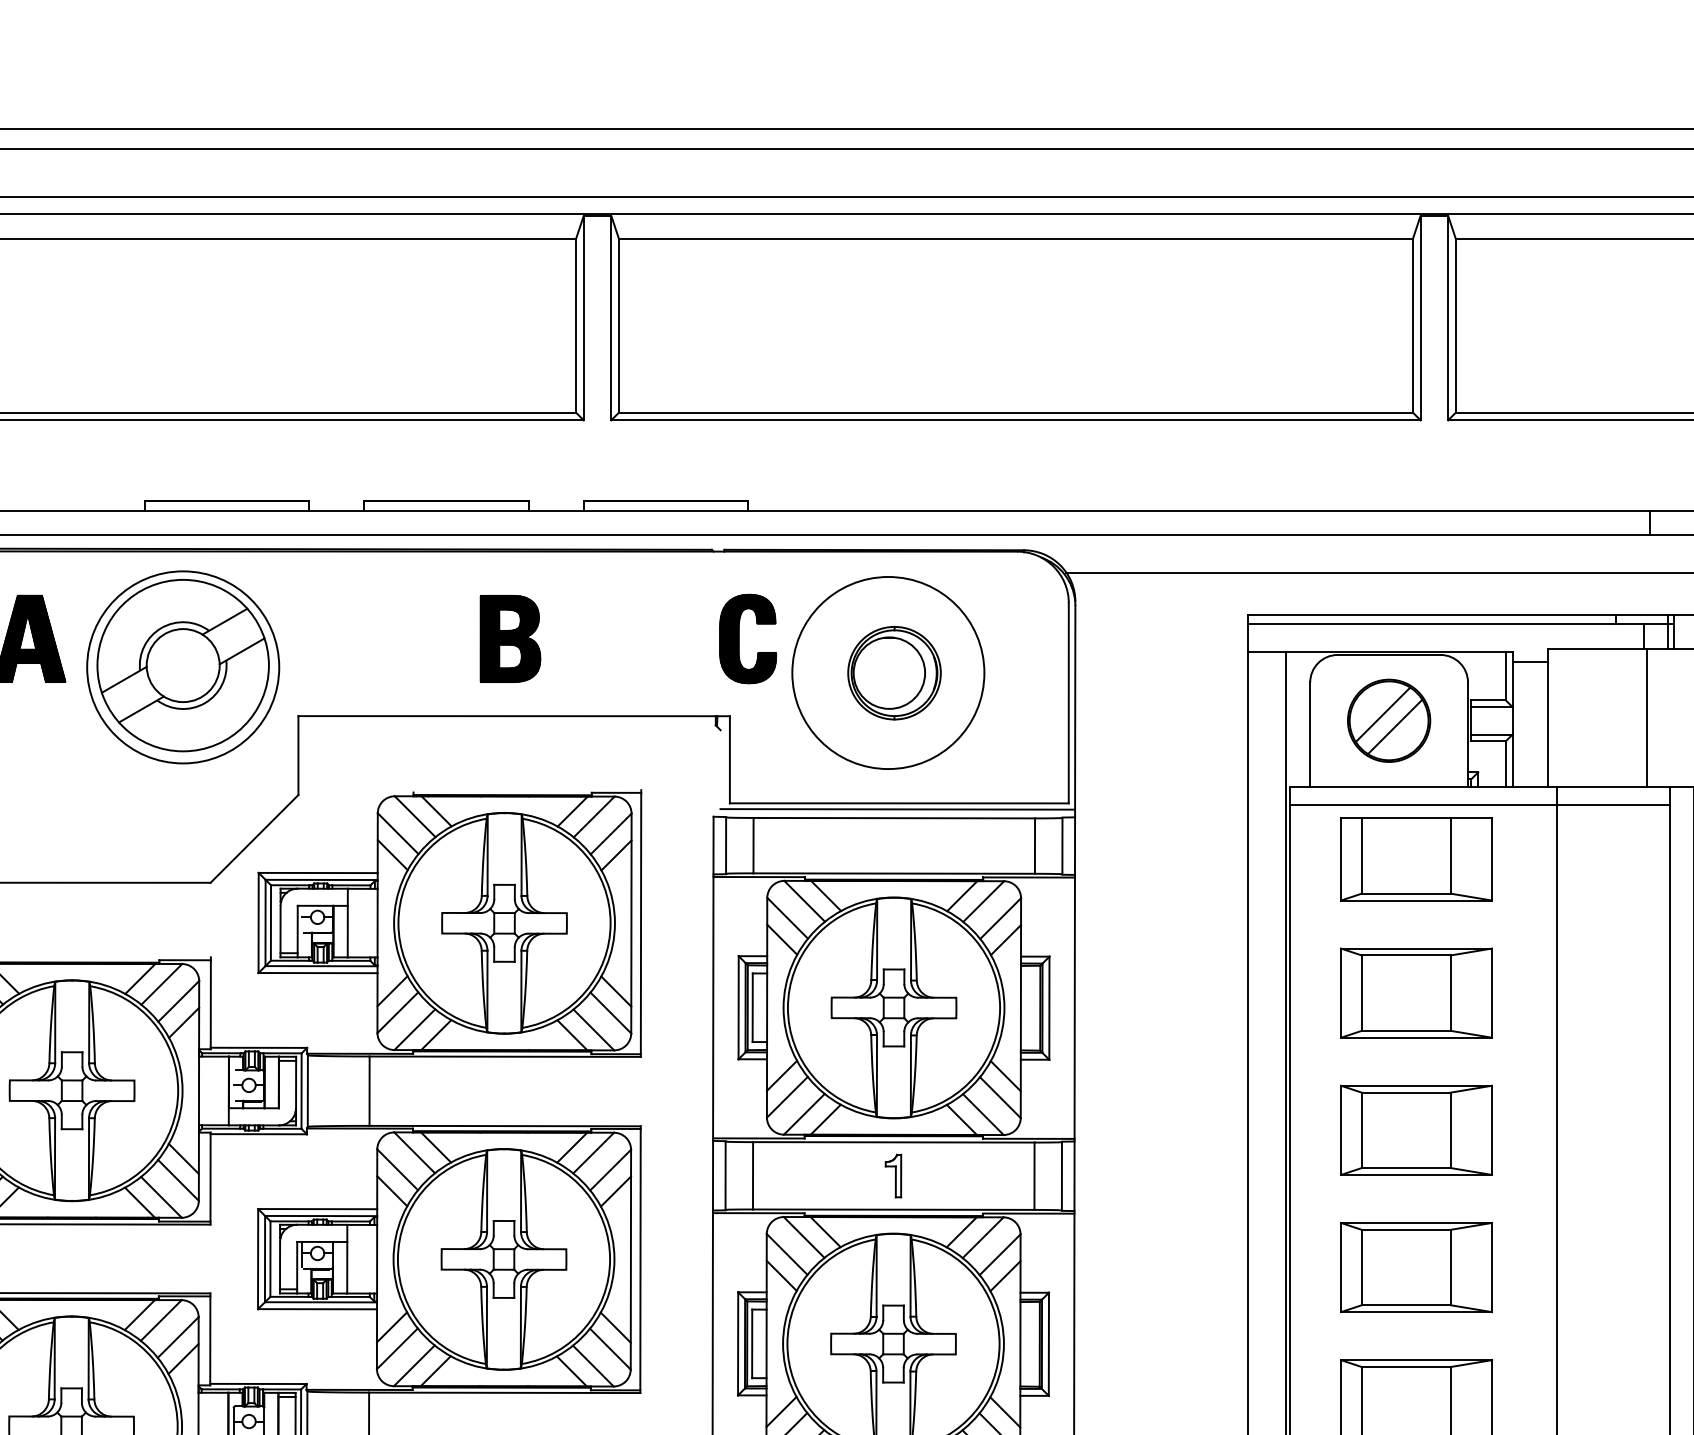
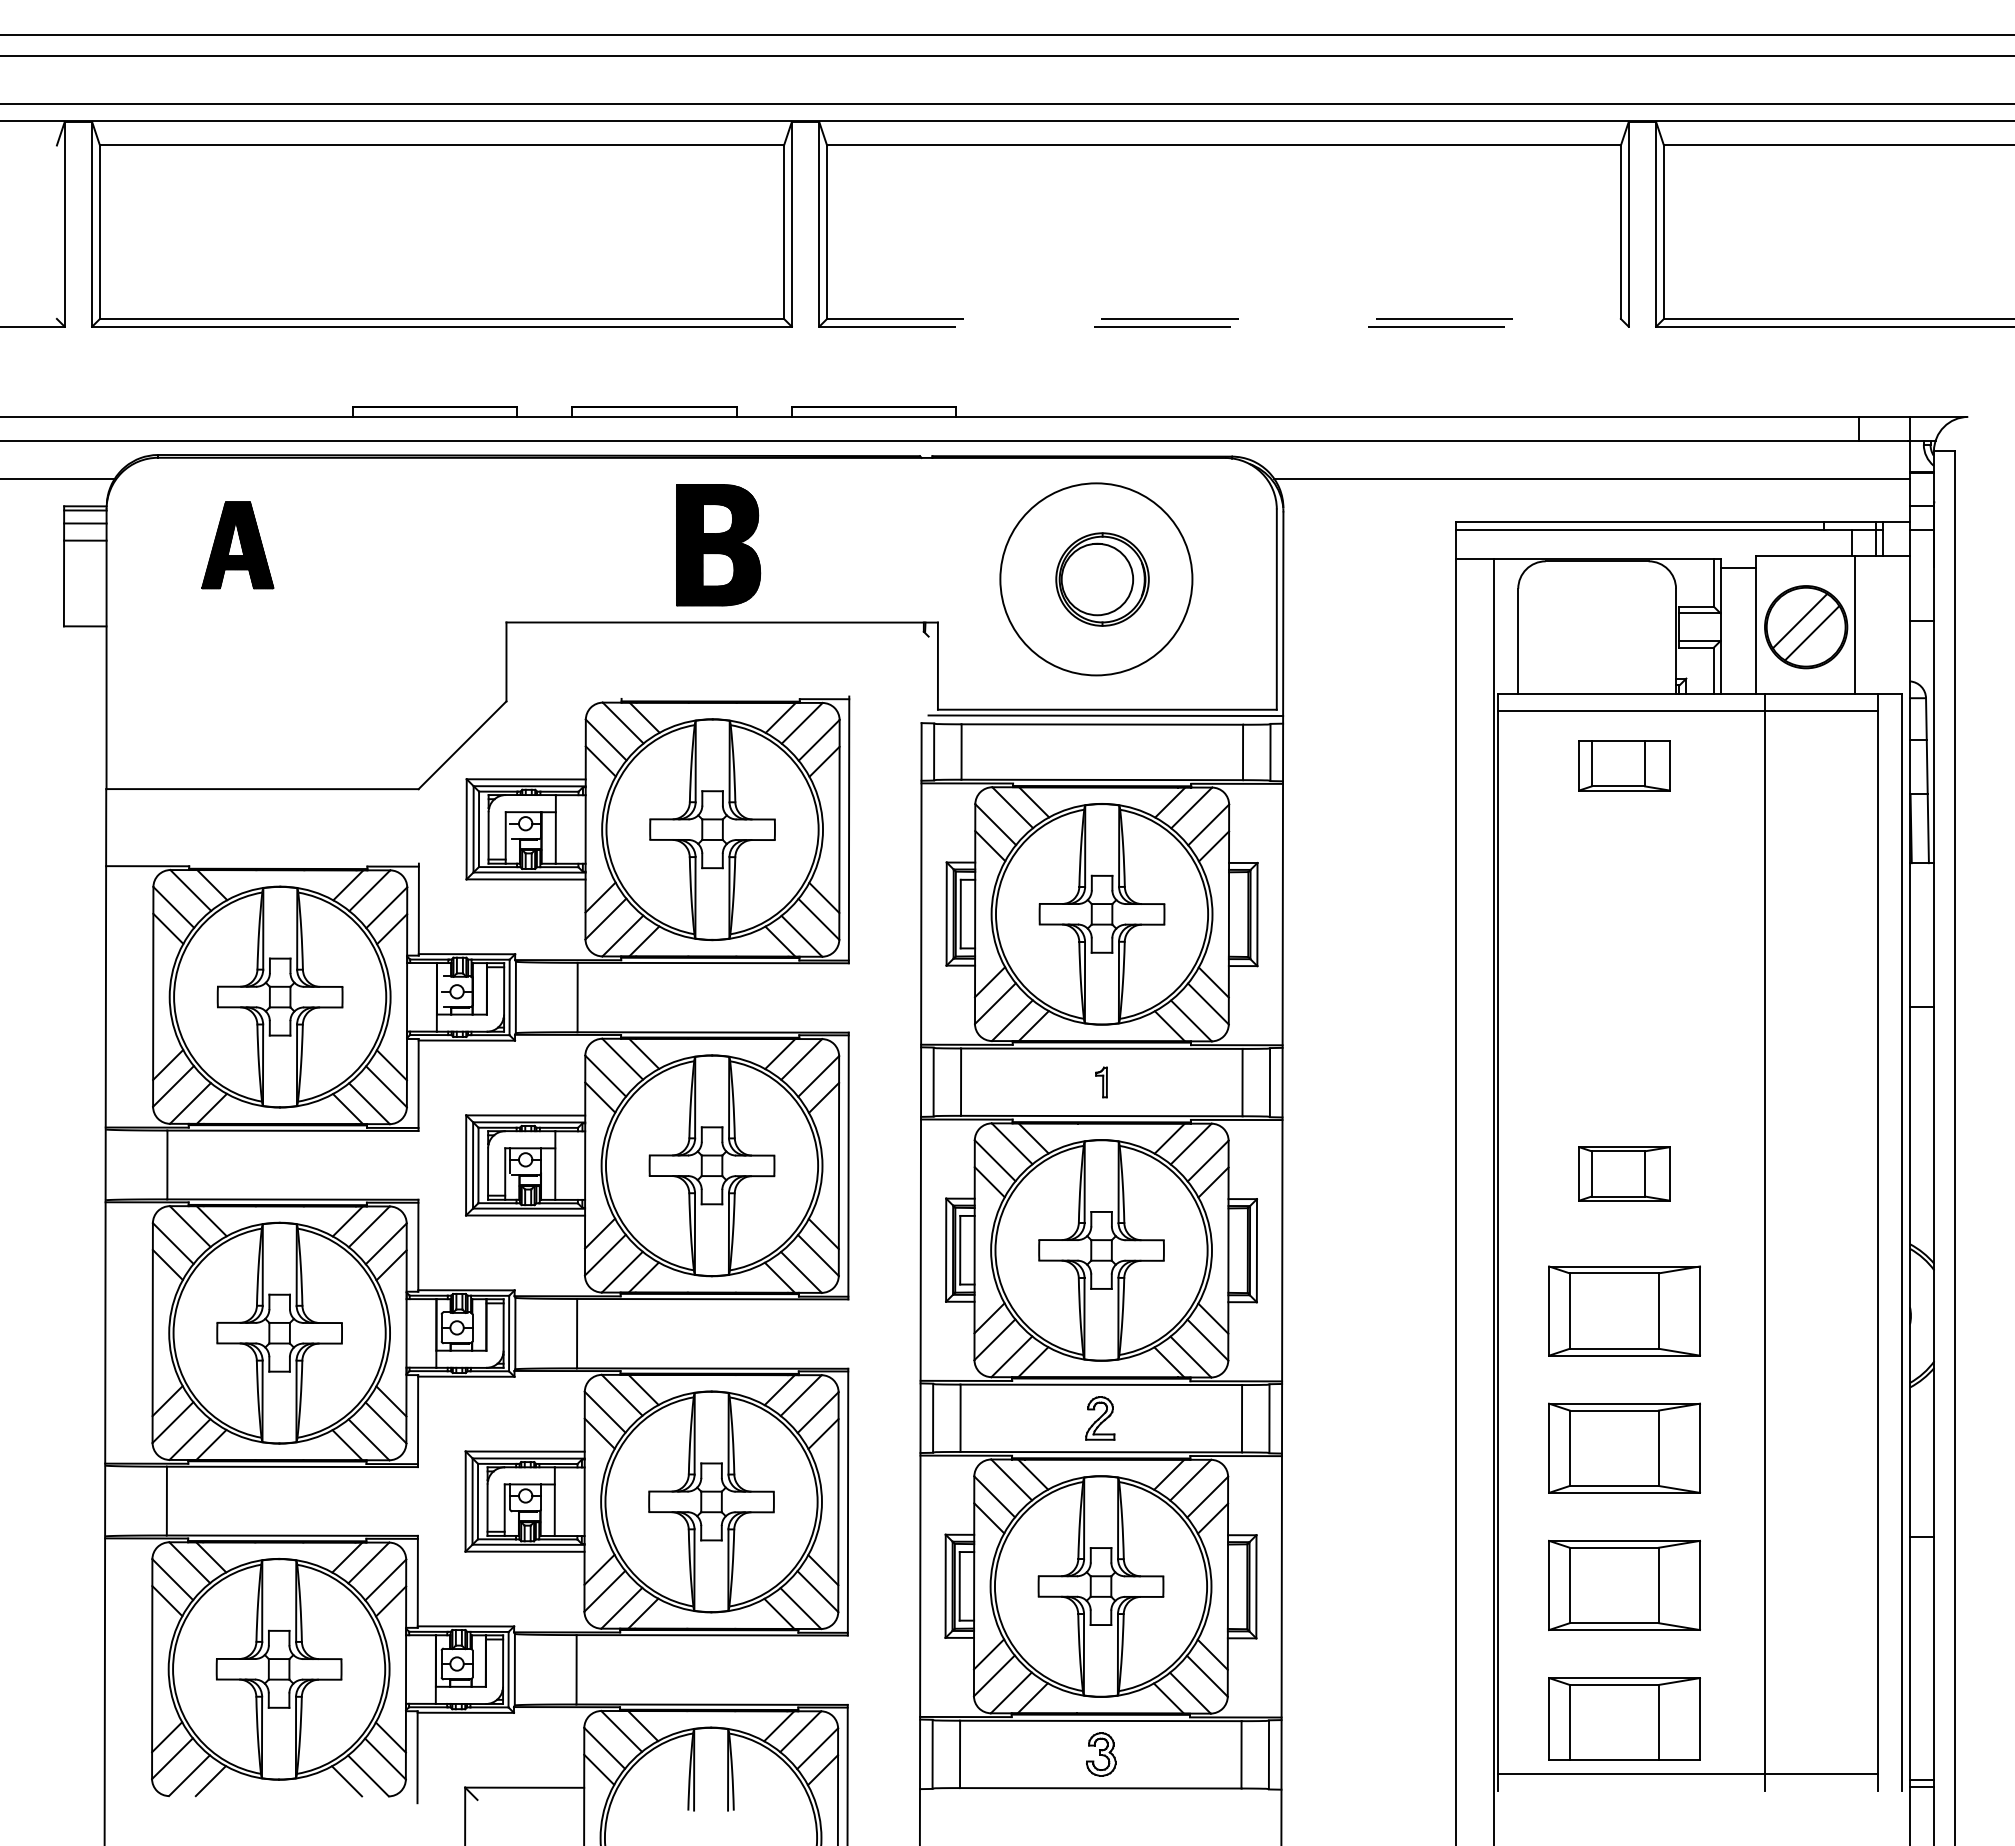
line: (1016, 412) -> (1224, 318), solid -> dashed
line: (1016, 420) -> (1224, 326), solid -> dashed
part: (510, 639) -> (718, 545), size x1.4
part: (739, 639) -> (947, 545), removed
part: (183, 667) -> (391, 573), removed
part: (1389, 721) -> (1806, 627), moved
part: (1416, 859) -> (1624, 765), size x0.6
part: (1416, 993) -> (1624, 899), removed
part: (1416, 1130) -> (1624, 1036), removed
part: (893, 1176) -> (1101, 1082), size x0.7
part: (1416, 1267) -> (1624, 1173), size x0.6

